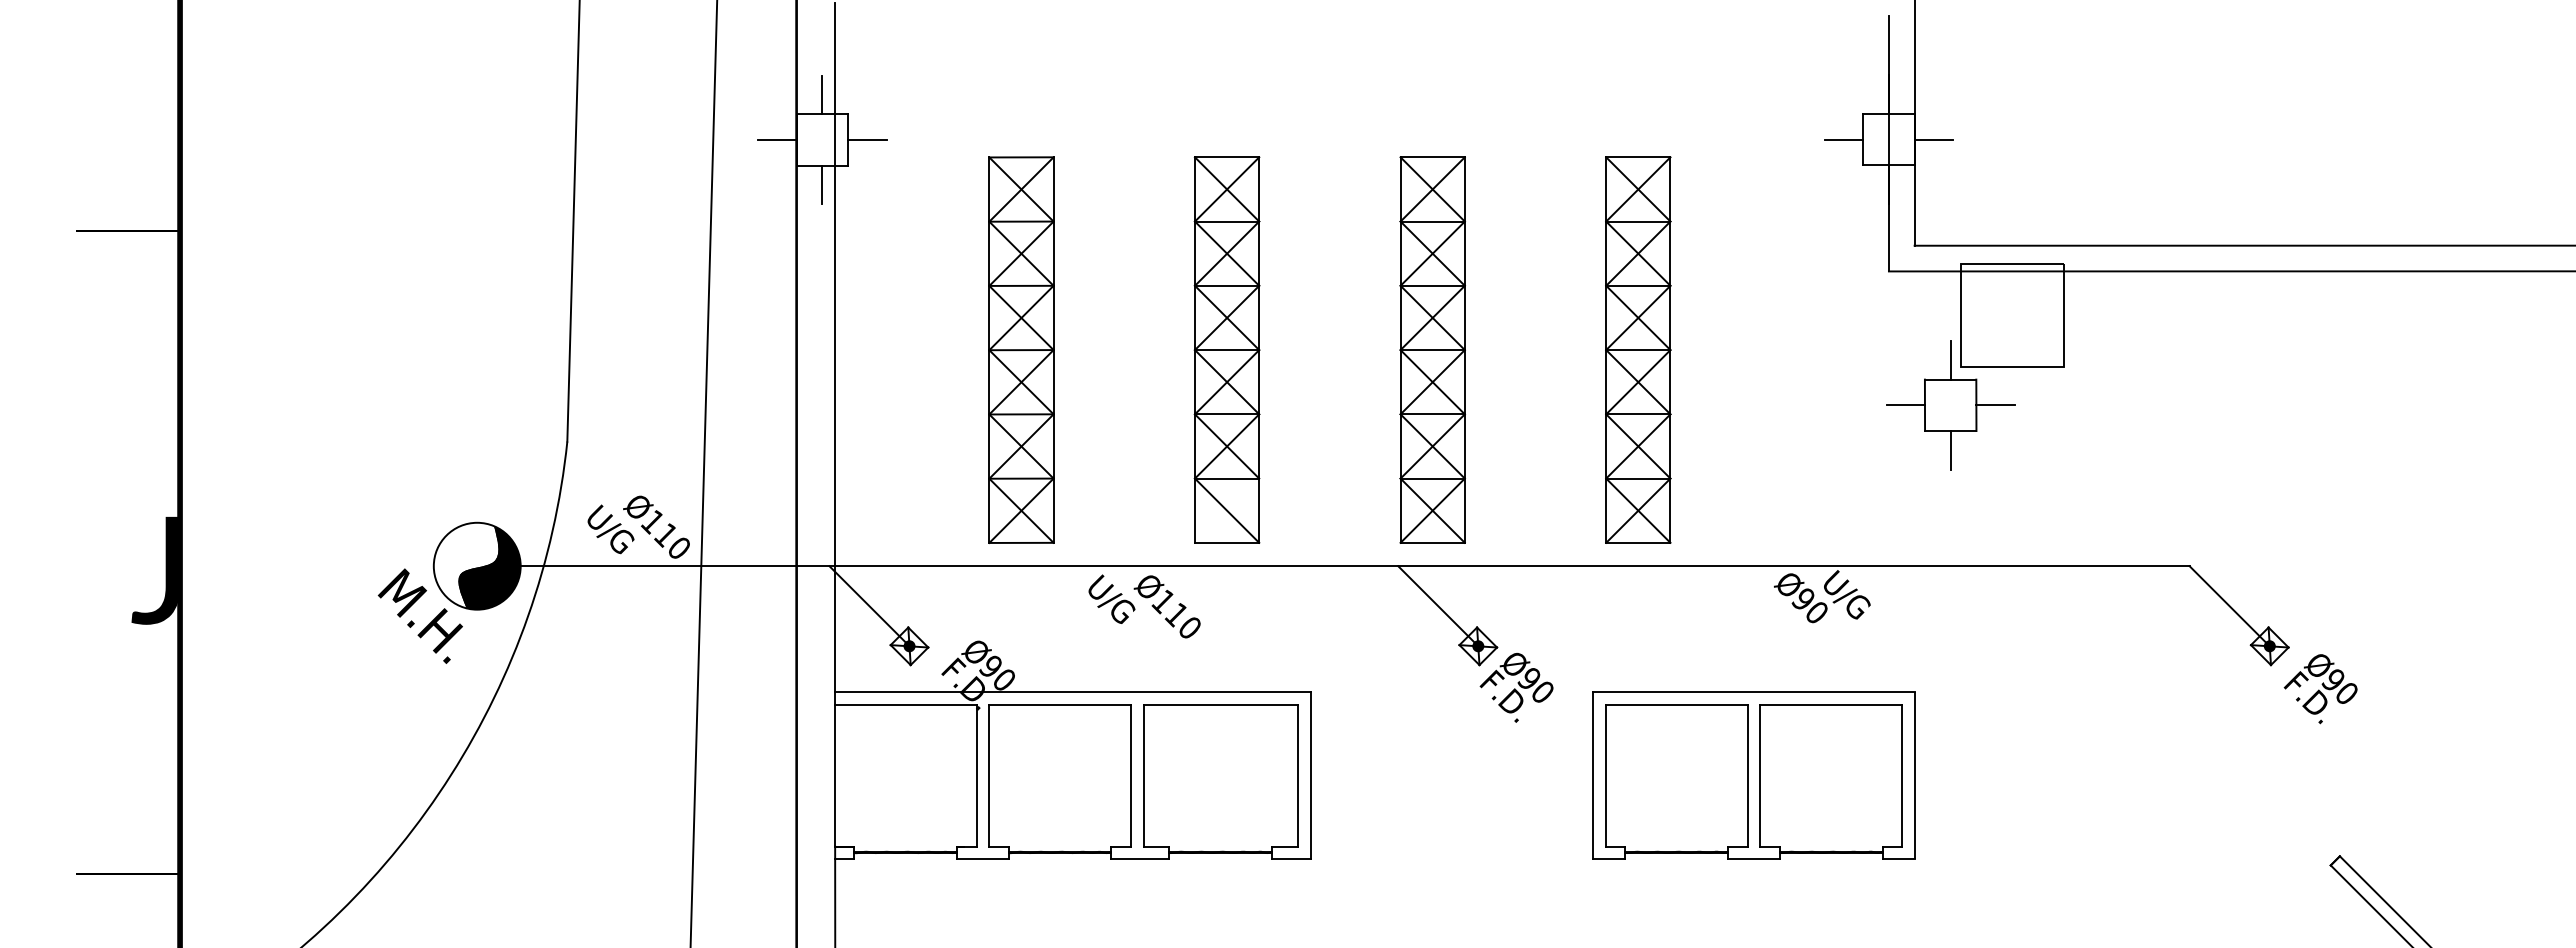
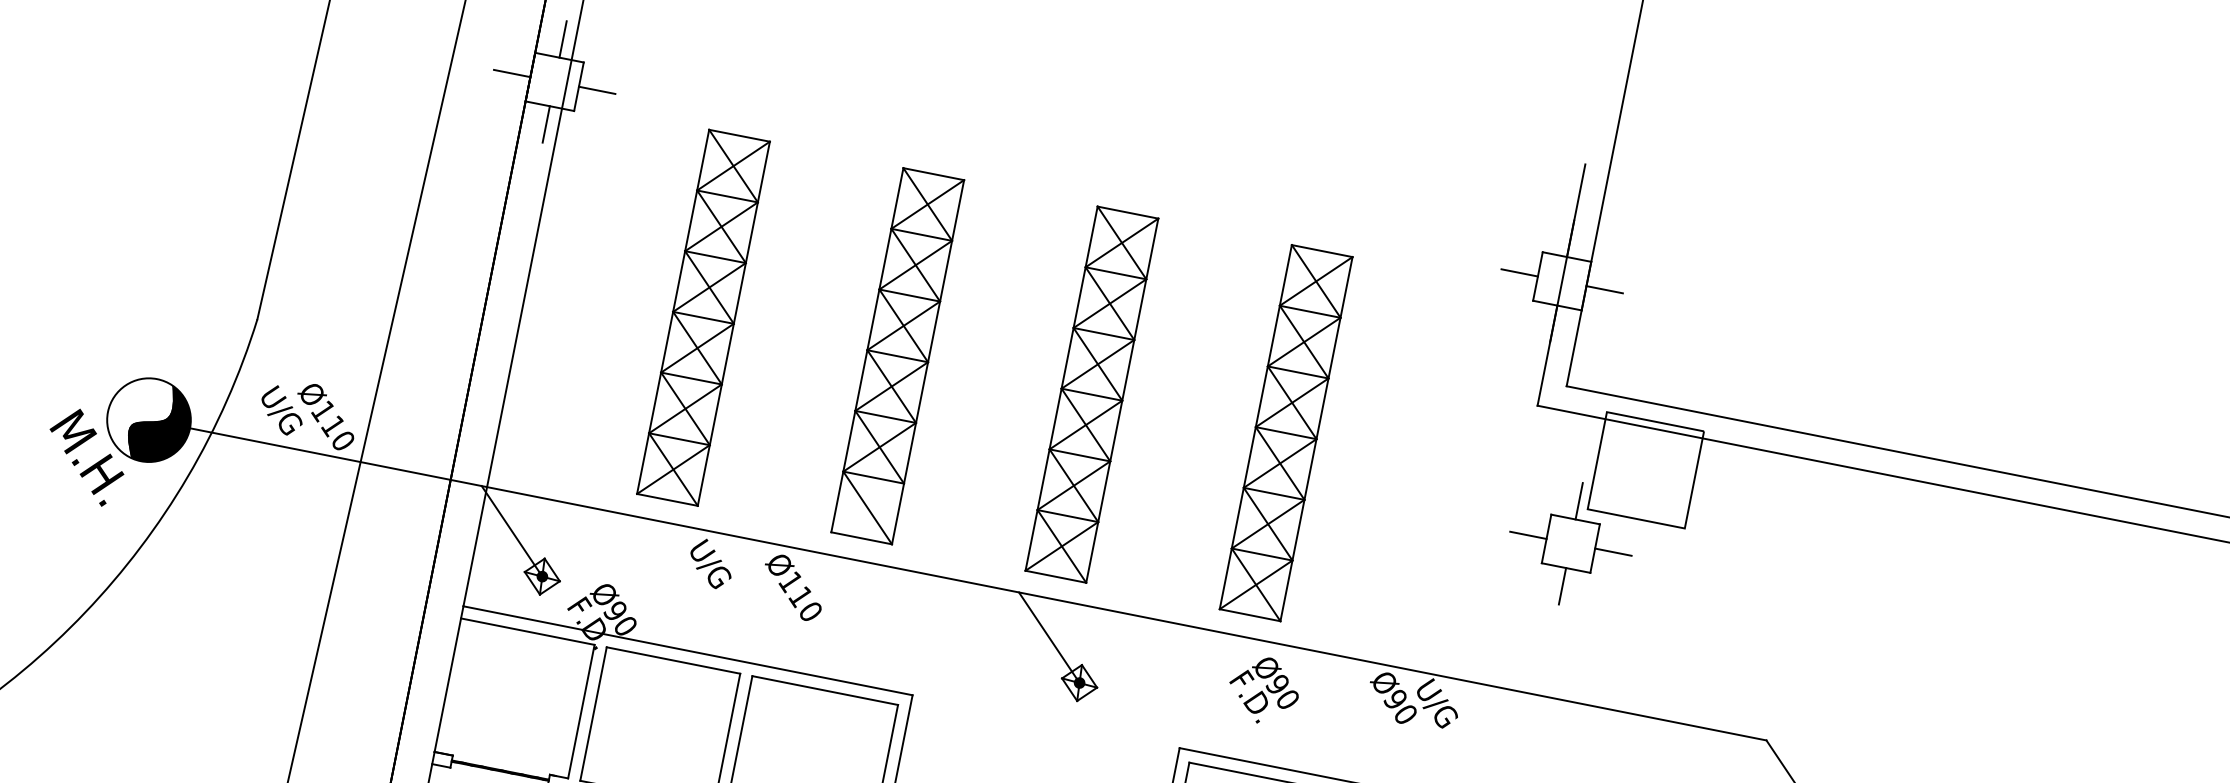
text: (1111, 598) -> (710, 563), moved
text: (1516, 687) -> (1263, 690), moved

